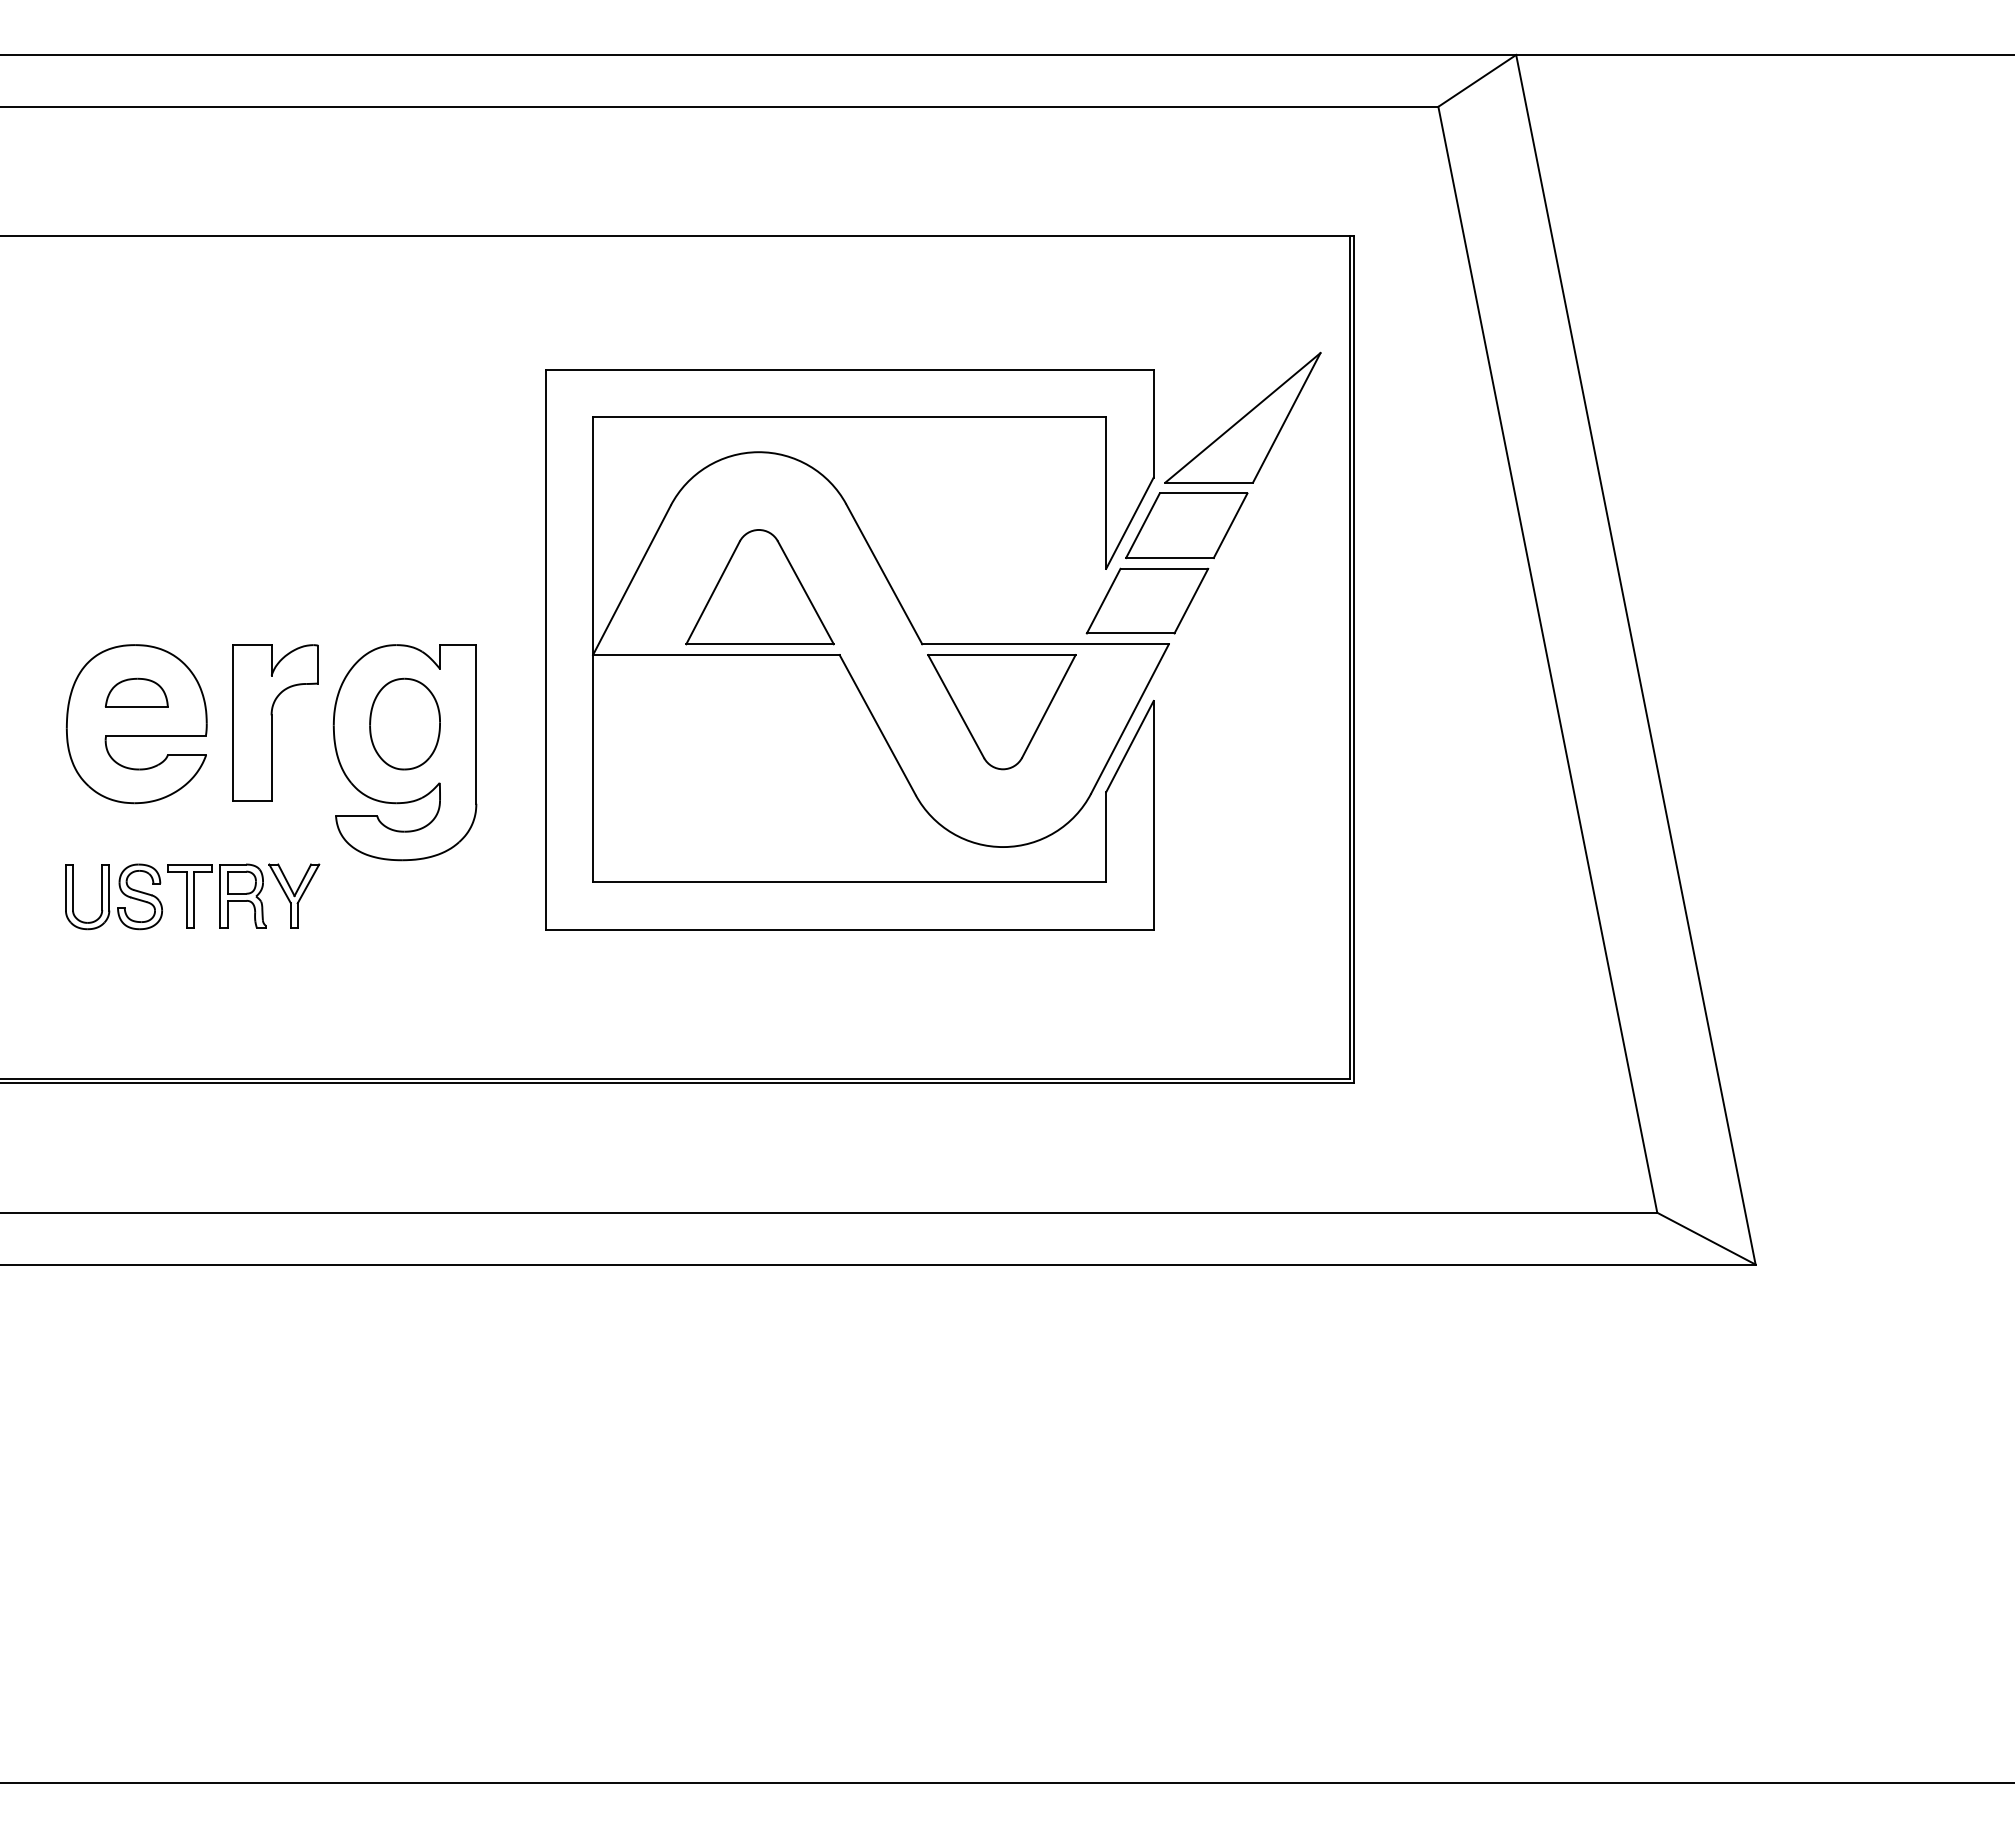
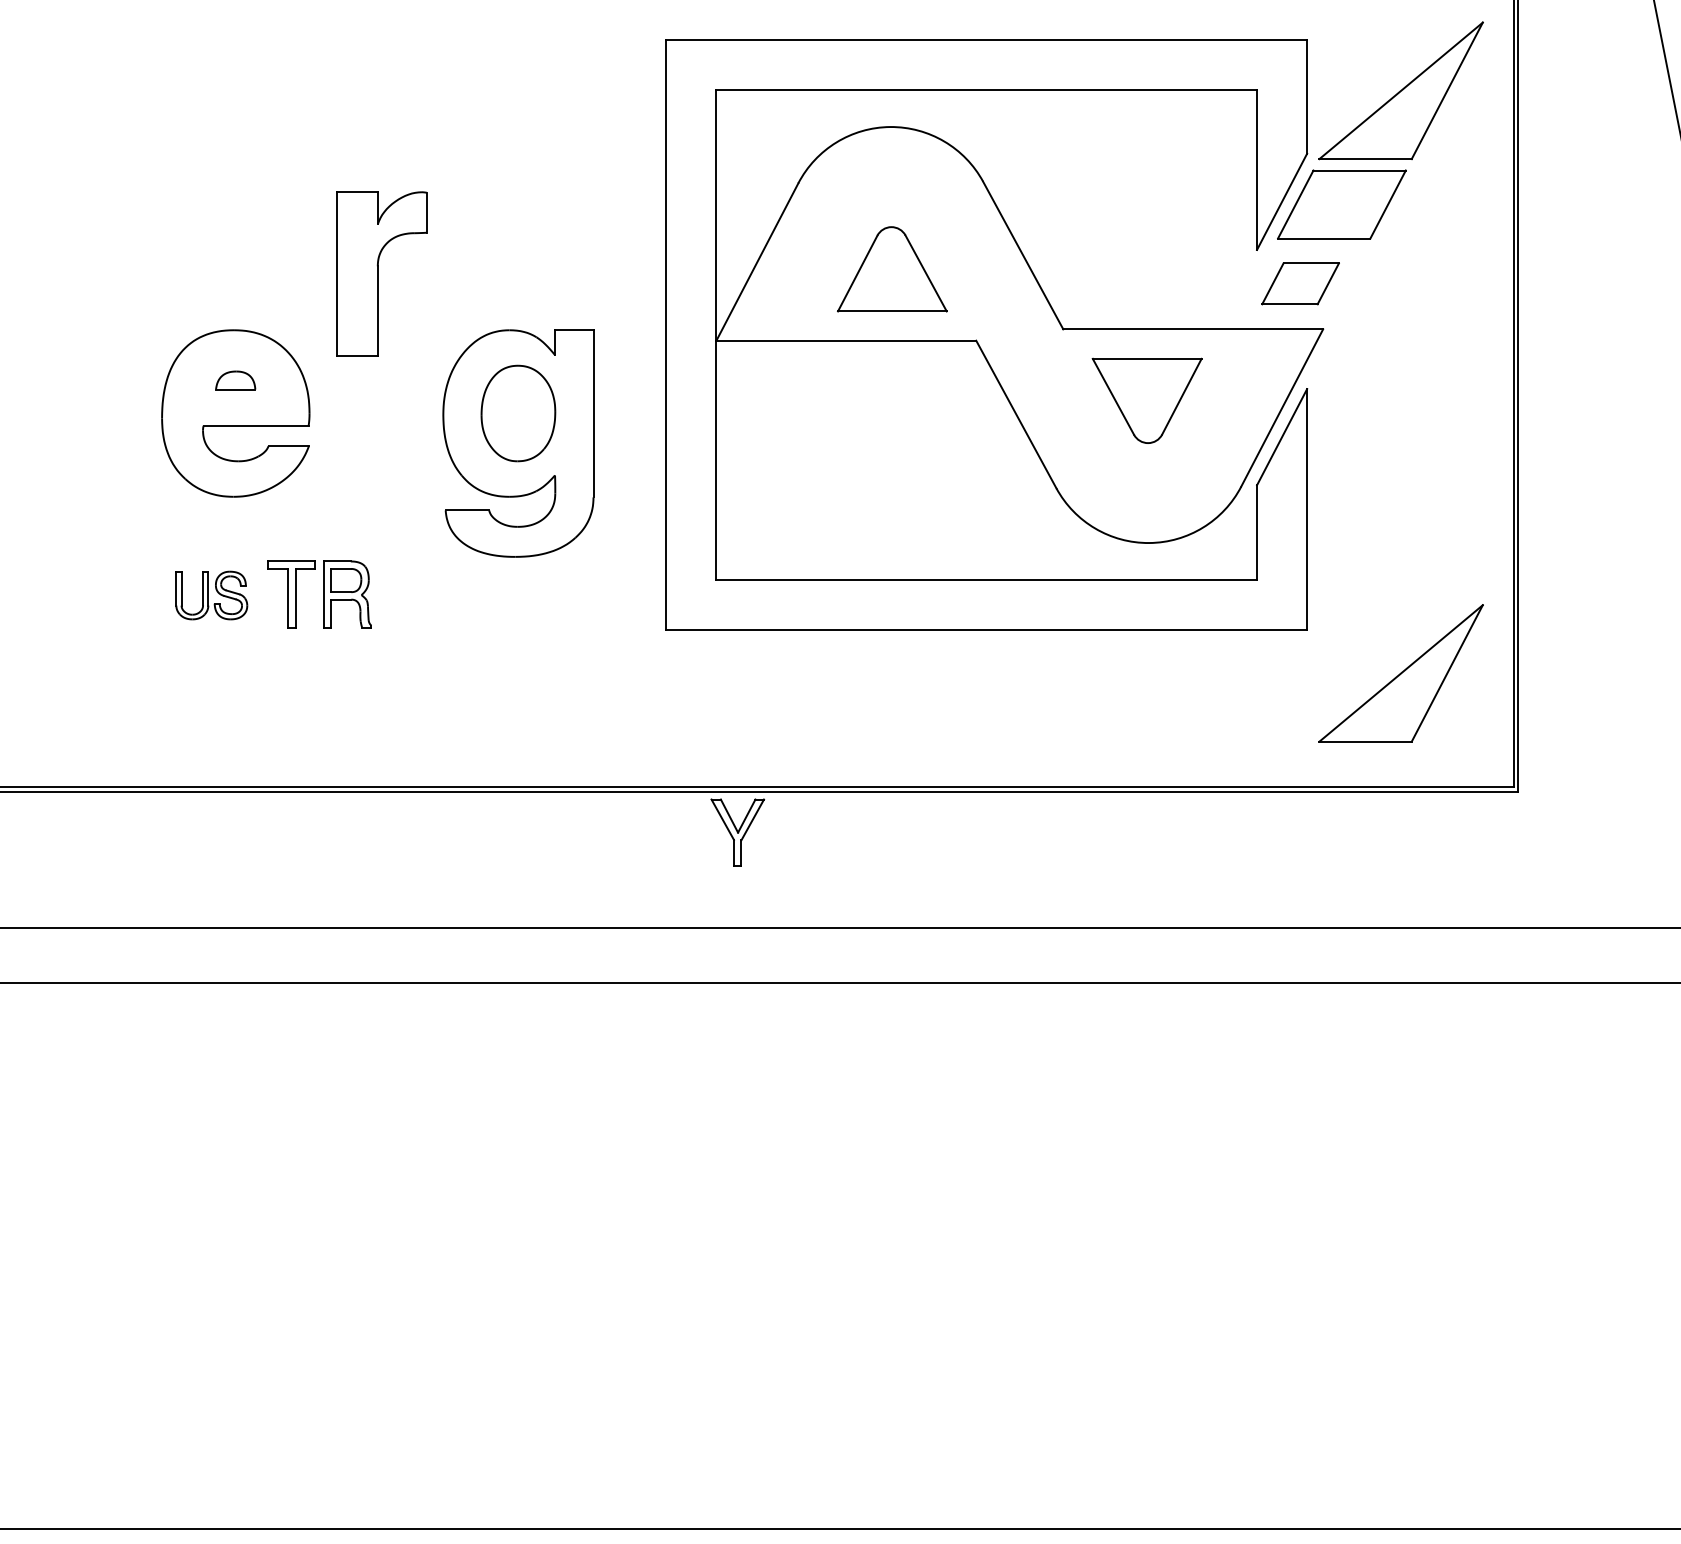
part: (759, 587) -> (891, 269), size x0.7
part: (1147, 600) -> (1300, 283), size x0.6
part: (136, 692) -> (235, 380), size x0.6
part: (1001, 712) -> (1146, 401), size x0.7
part: (275, 722) -> (381, 273), moved
part: (294, 895) -> (738, 832), moved
part: (113, 896) -> (211, 595), size x0.7
part: (1242, 970) -> (1400, 673), added

